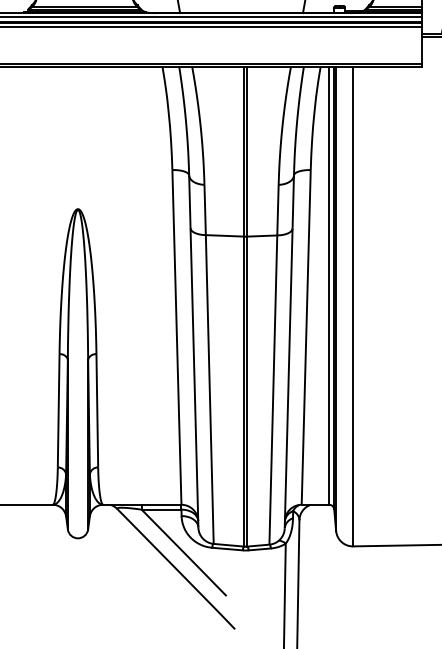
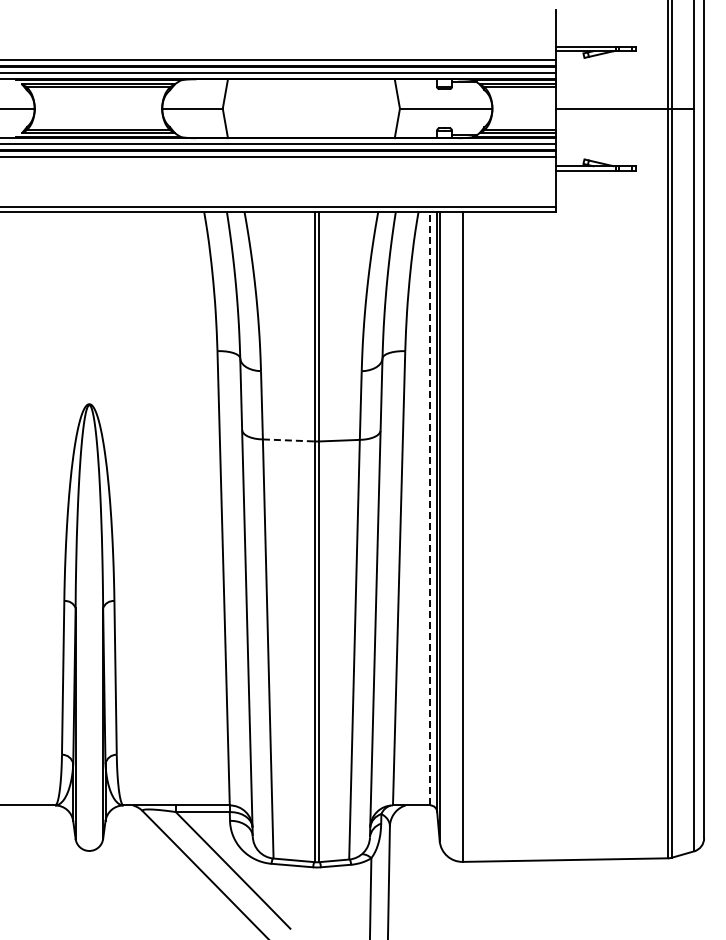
line: (225, 235) -> (289, 440), solid -> dashed
line: (329, 286) -> (430, 508), solid -> dashed

